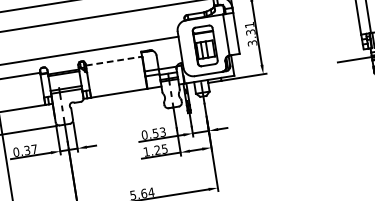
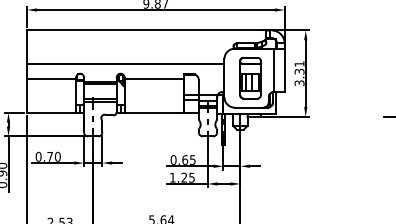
line: (114, 60) -> (154, 78), dashed -> solid
text: (158, 132) -> (188, 159), 0.53 -> 0.65
text: (30, 149) -> (53, 156), 0.37 -> 0.70

